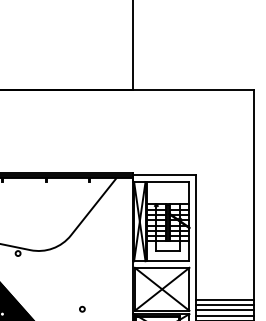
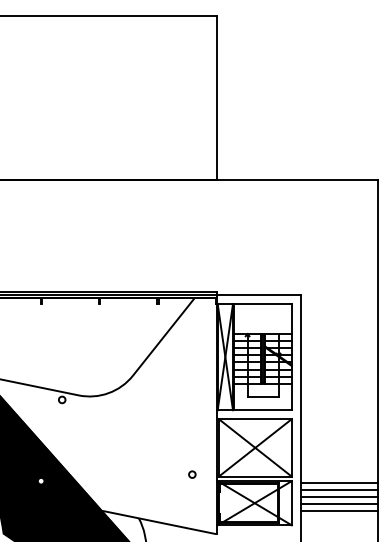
line: (224, 300) -> (339, 462), removed
line: (224, 305) -> (339, 469), removed
circle: (82, 309) -> (192, 474), moved
line: (224, 310) -> (339, 476), removed

